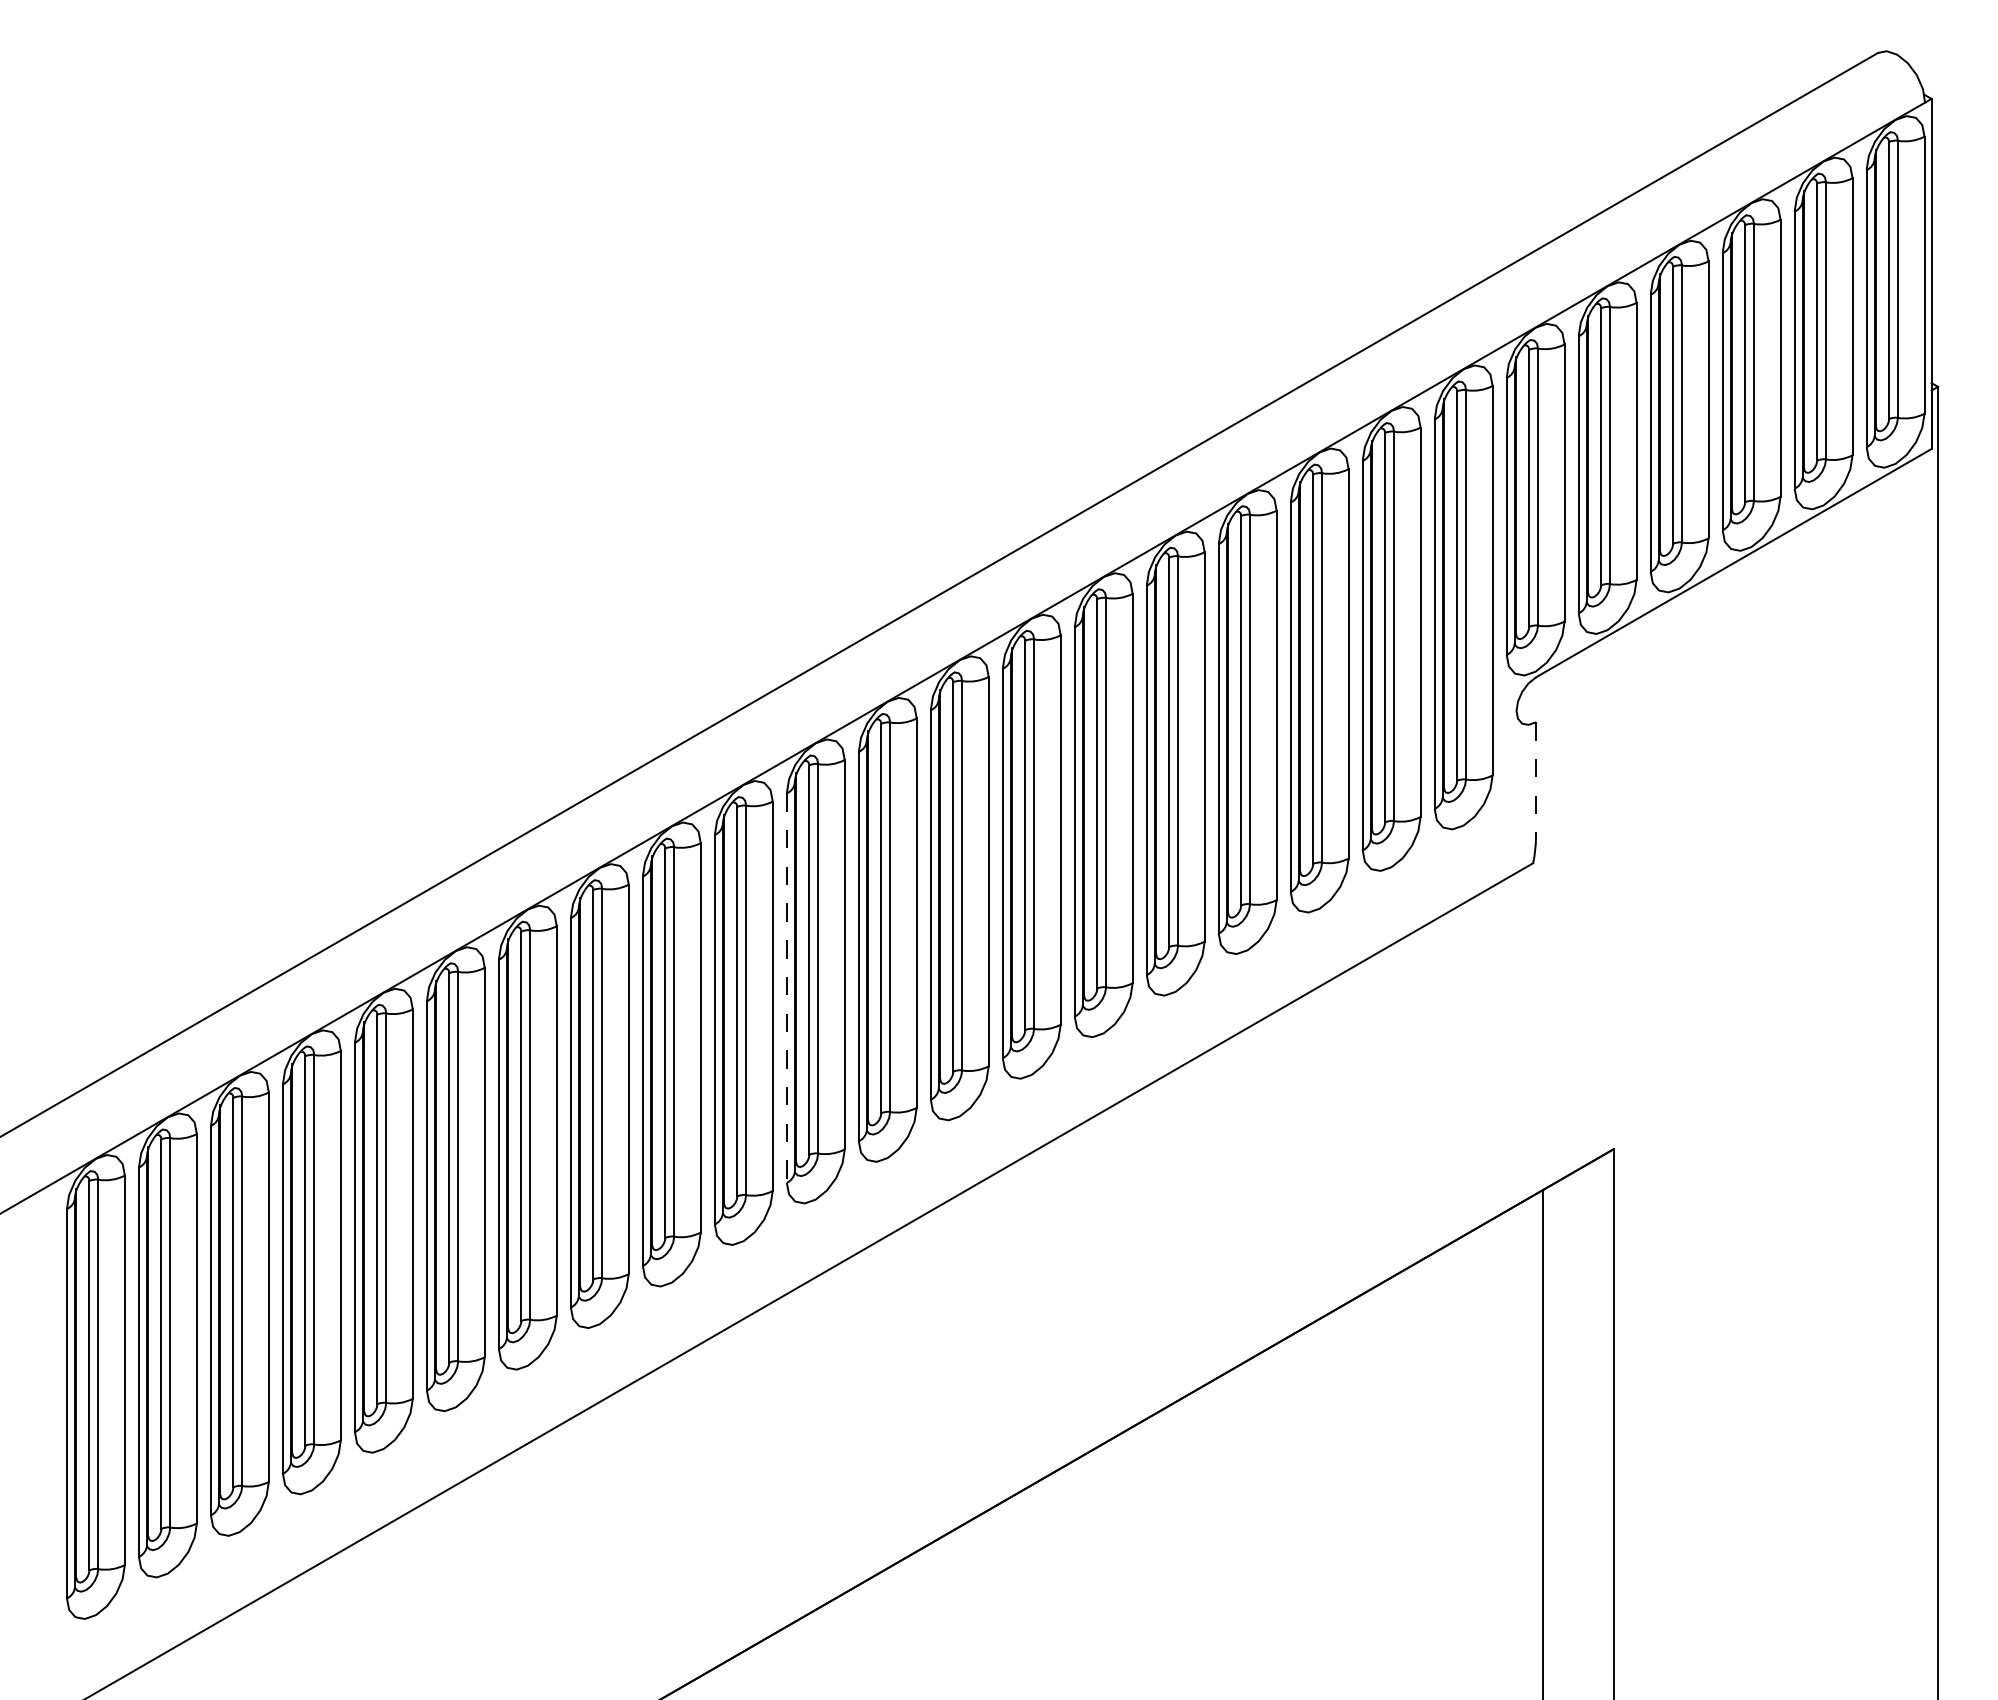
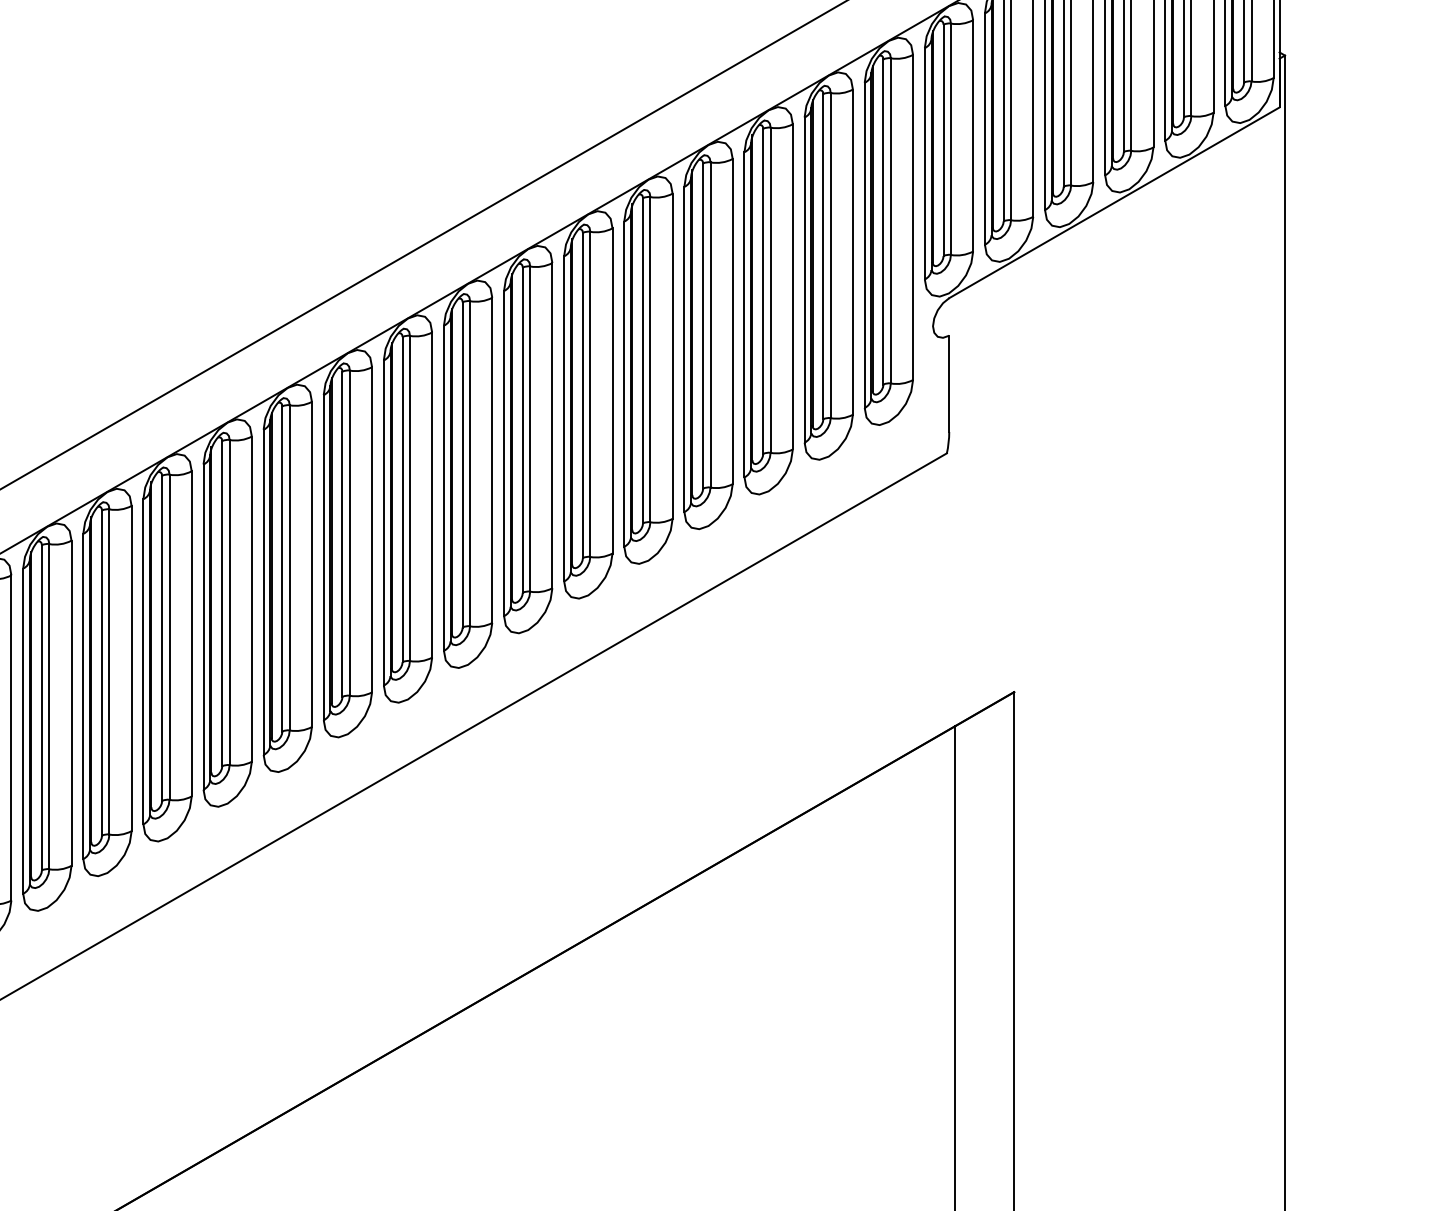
line: (1535, 779) -> (948, 383), dashed -> solid
line: (786, 988) -> (323, 557), dashed -> solid

